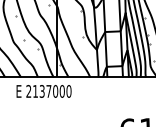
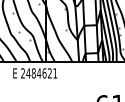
text: (51, 91) -> (41, 73), 2137000 -> 2484621

